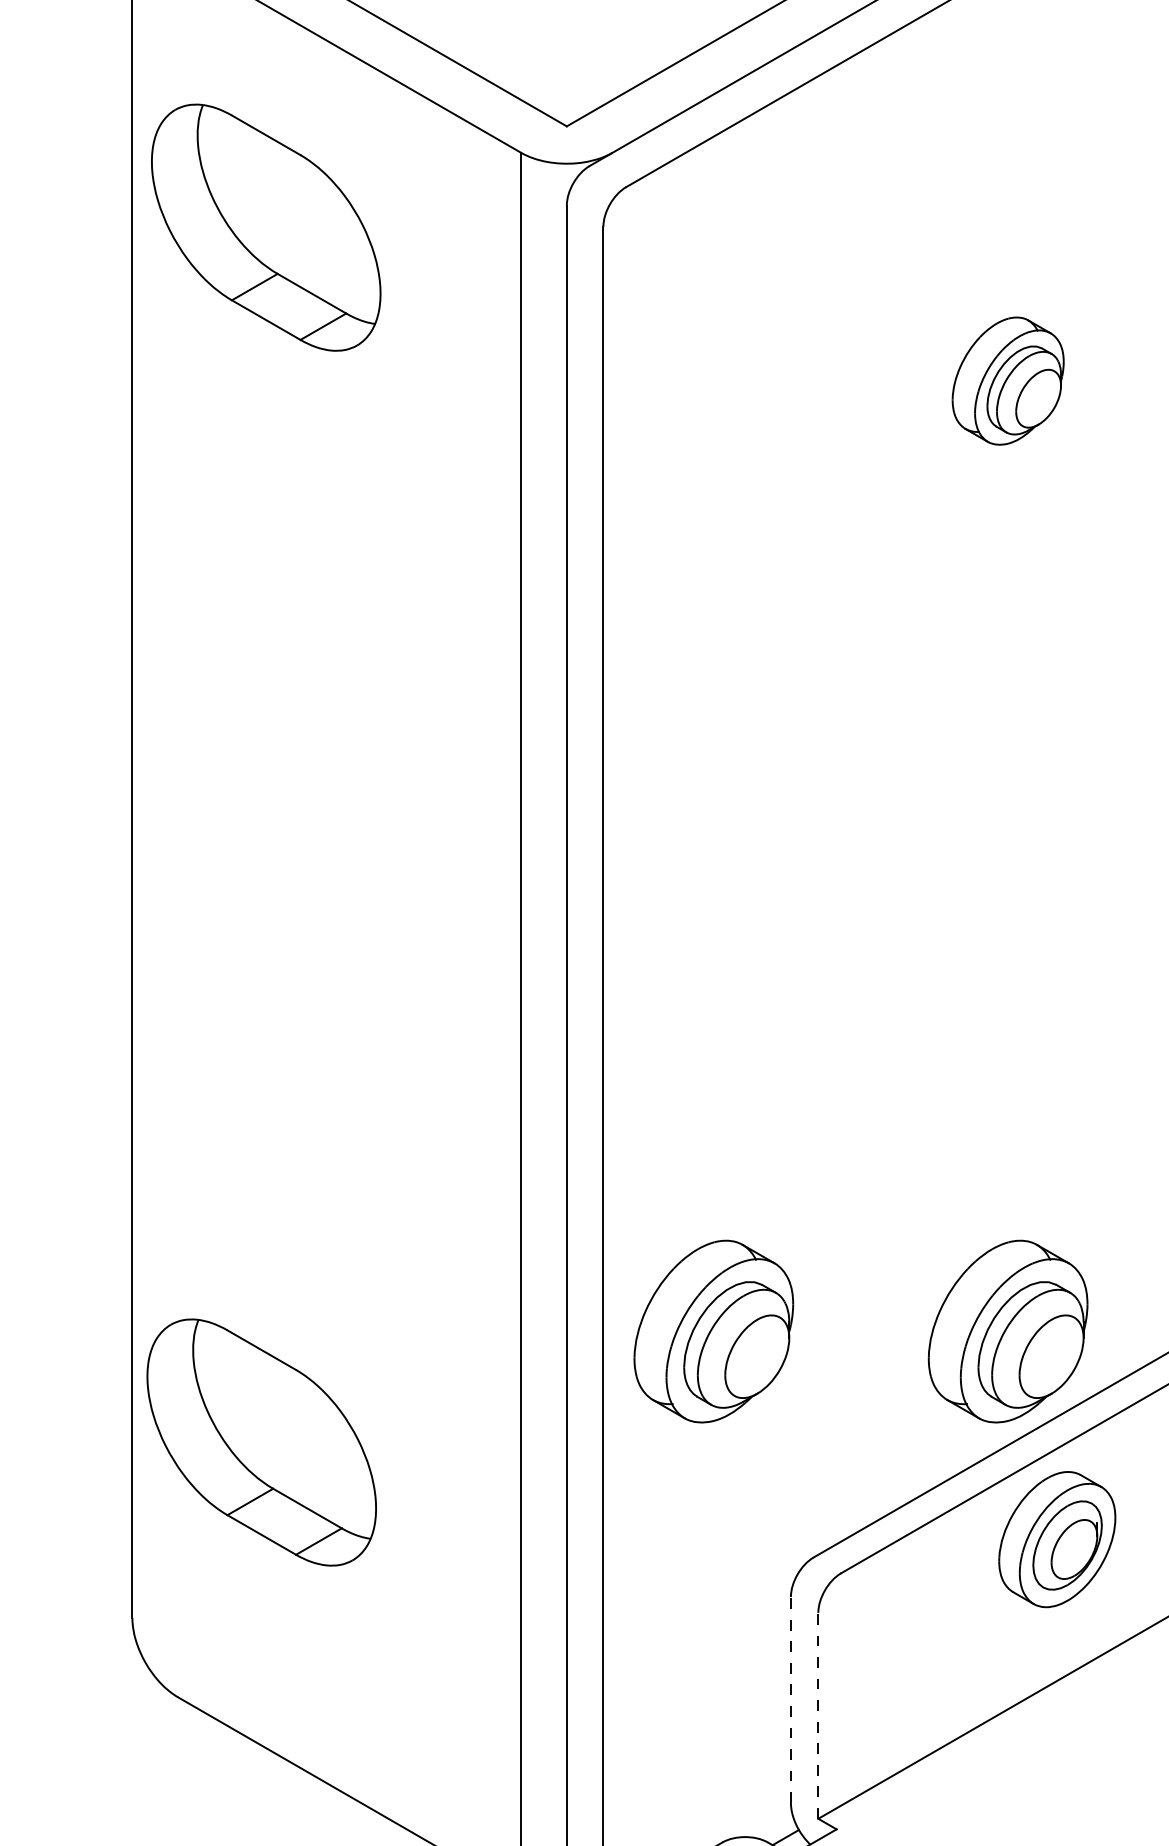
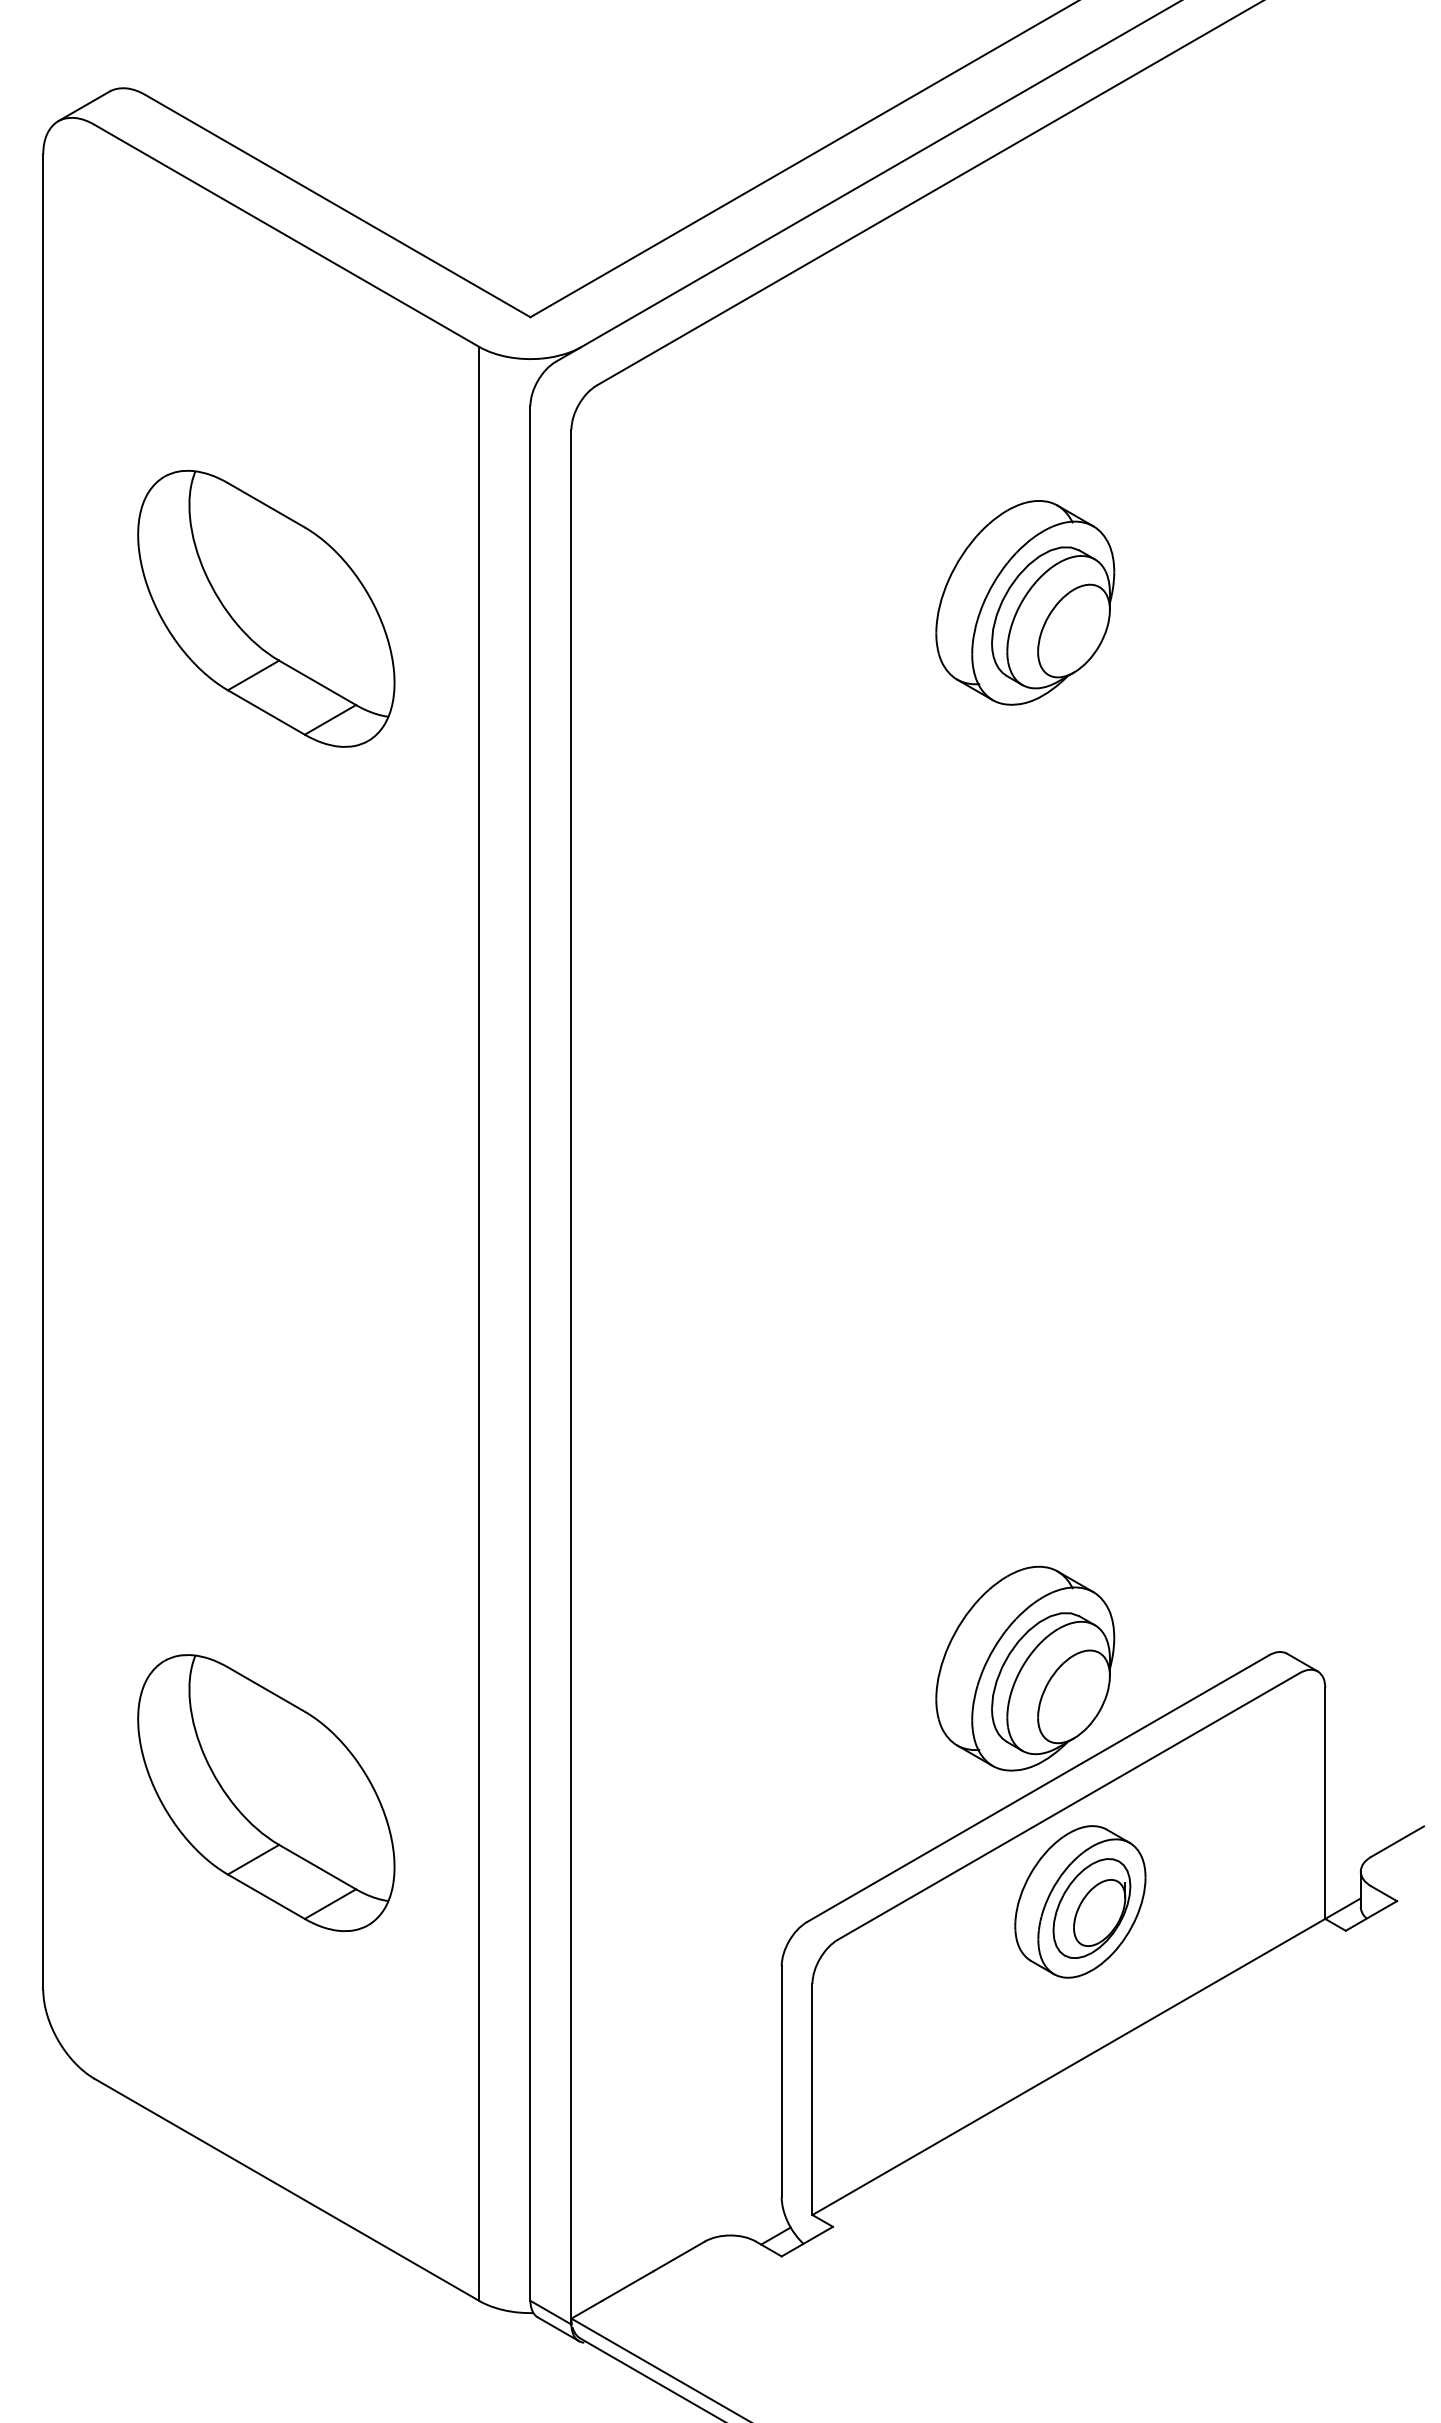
part: (266, 227) -> (266, 608), moved
part: (1008, 380) -> (1025, 602), size x1.43
part: (714, 1331) -> (695, 1668), removed
part: (261, 1442) -> (266, 1793), moved
line: (790, 1699) -> (781, 2081), dashed -> solid
line: (818, 1715) -> (812, 2099), dashed -> solid

